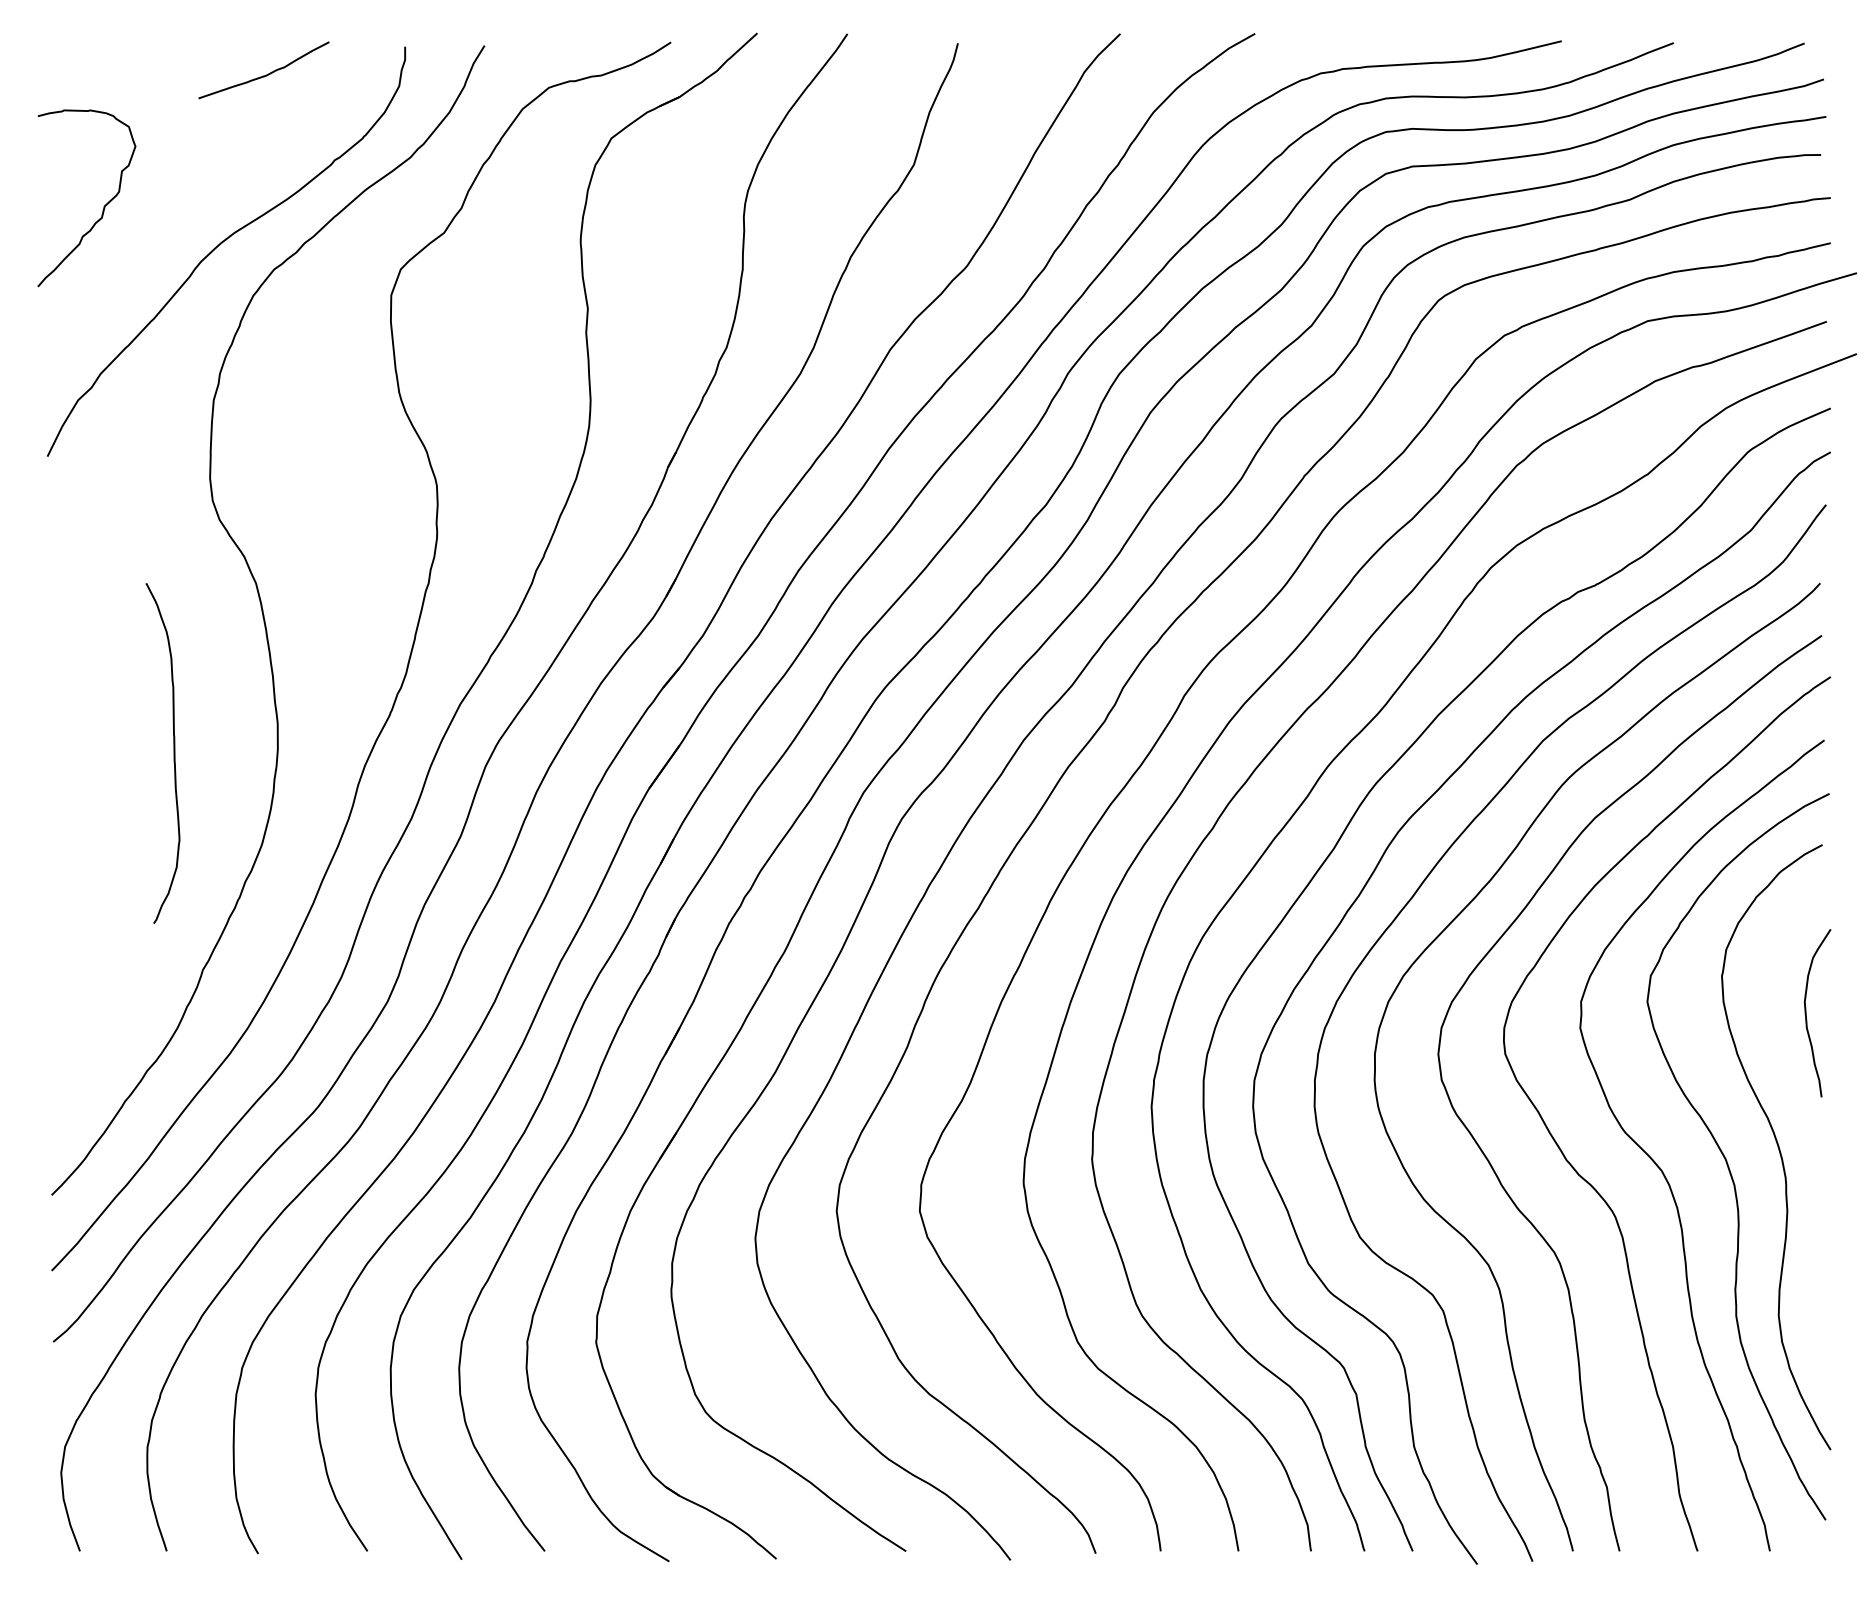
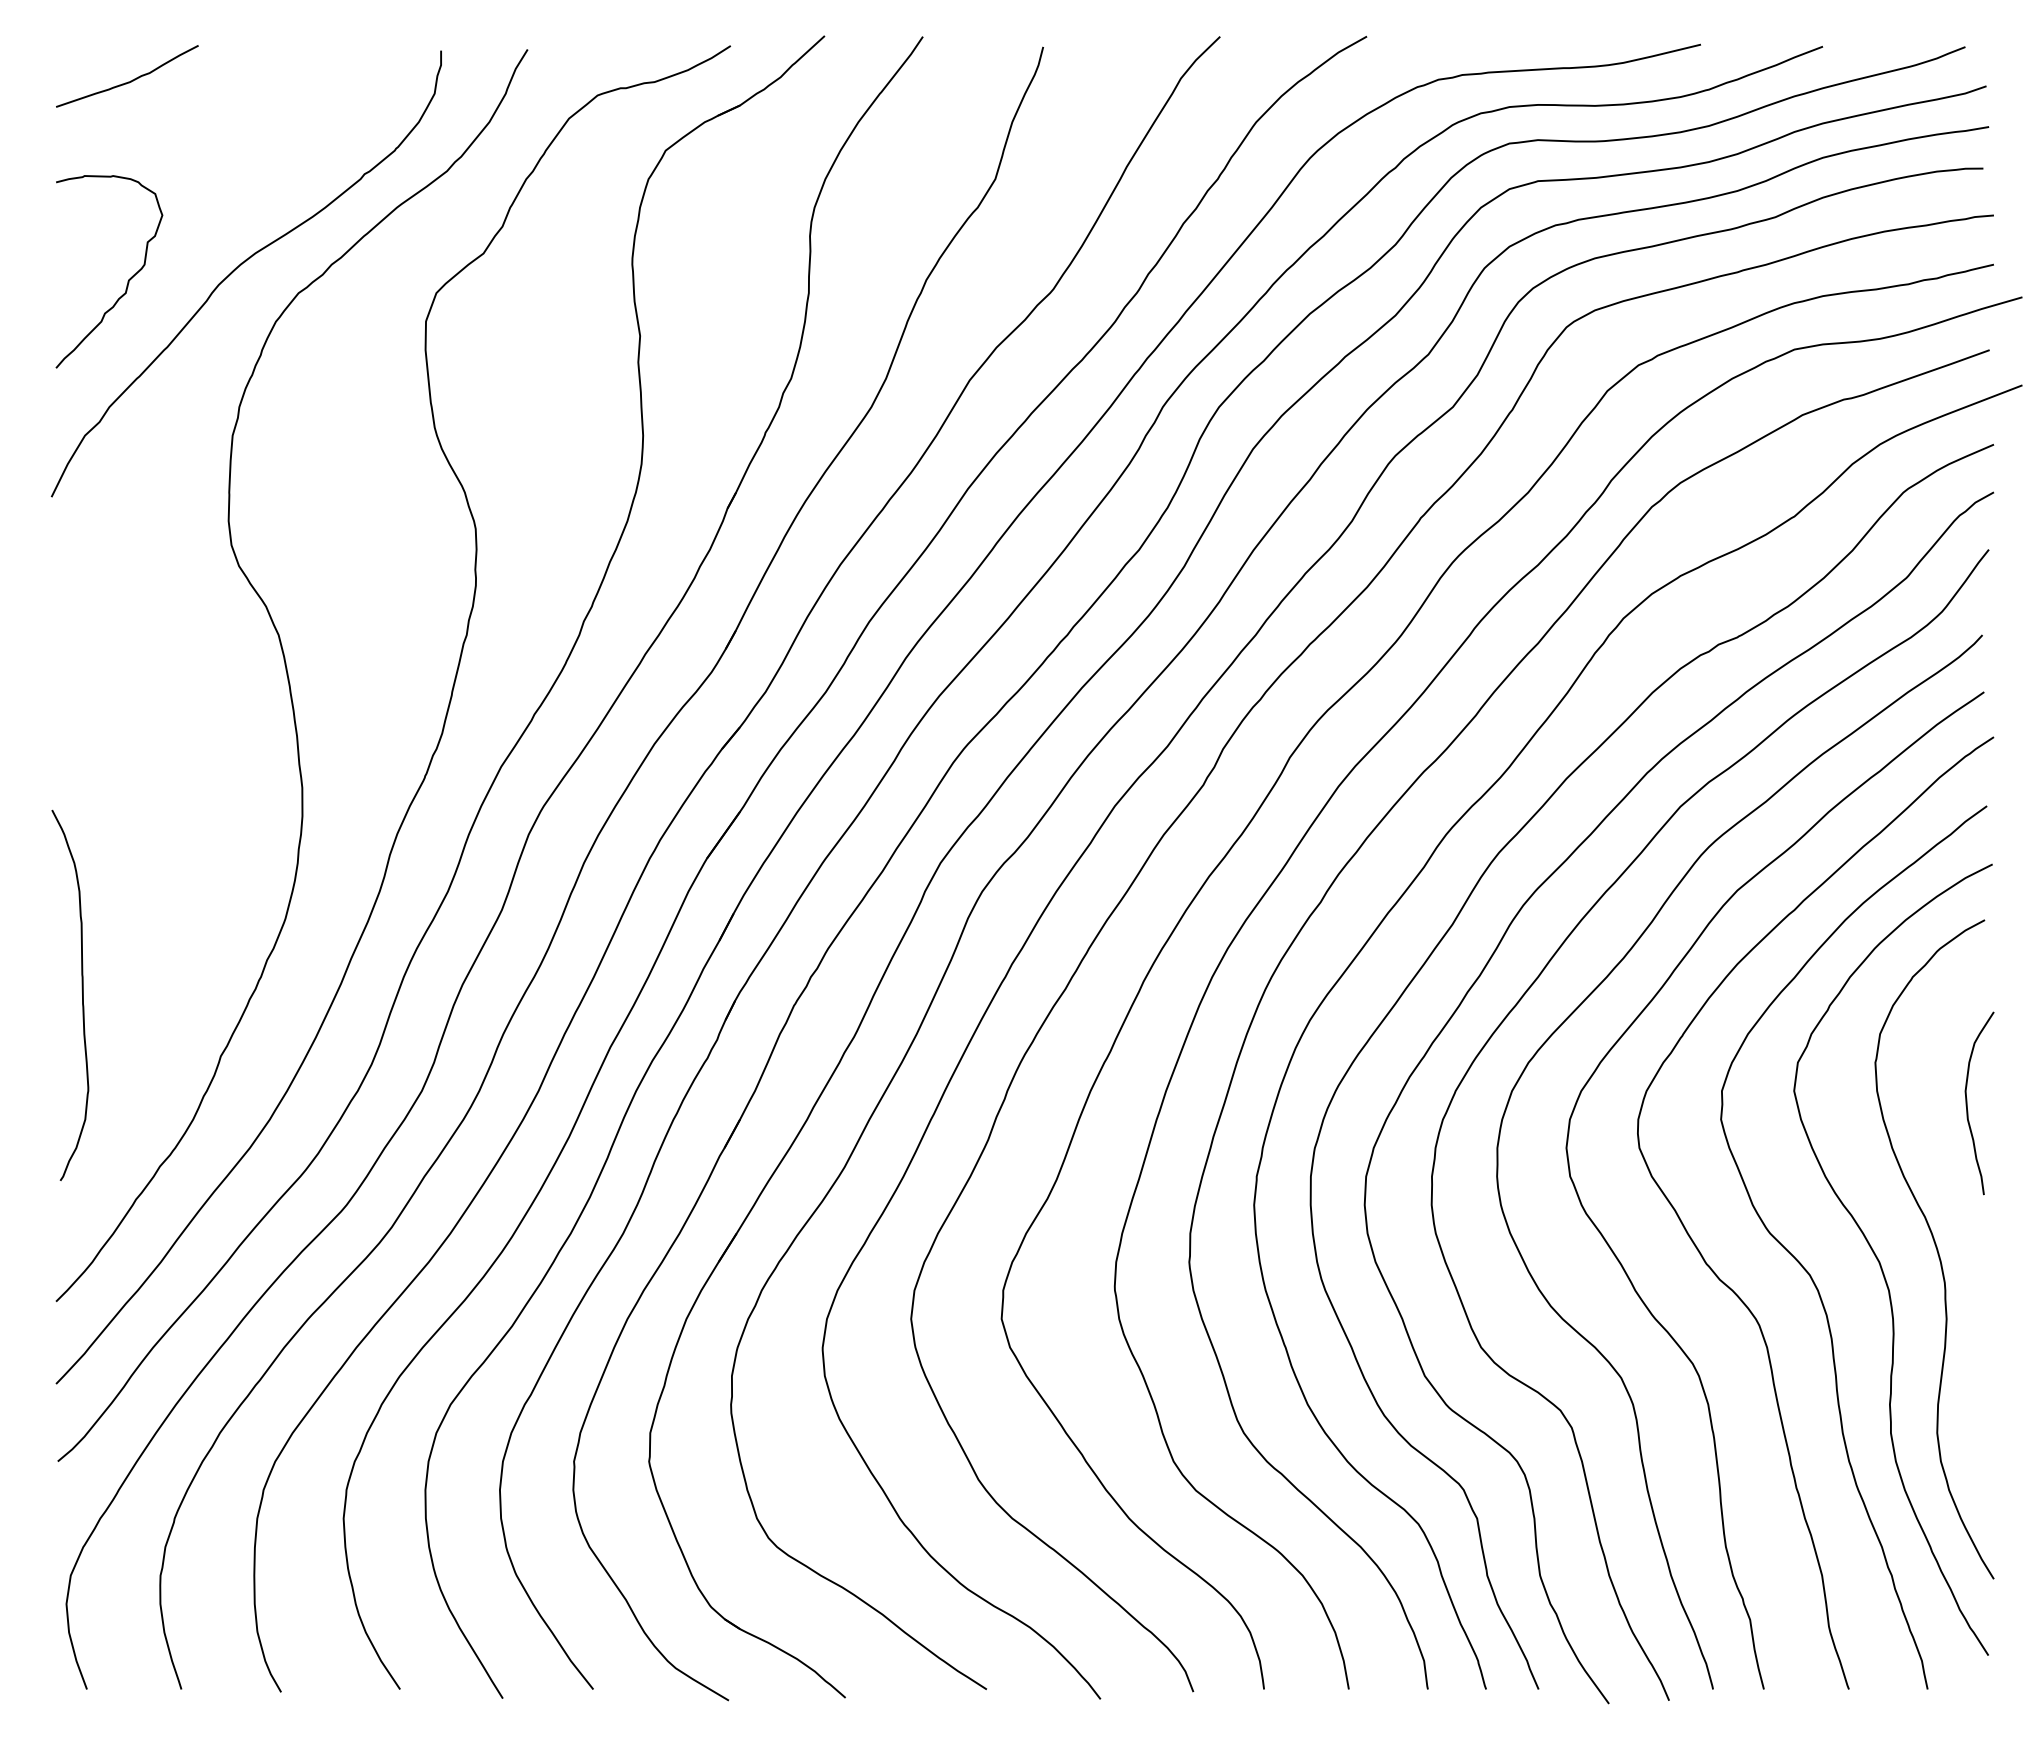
curve: (266, 74) -> (130, 80), moved
curve: (103, 207) -> (127, 281), moved
curve: (173, 748) -> (81, 990), moved

